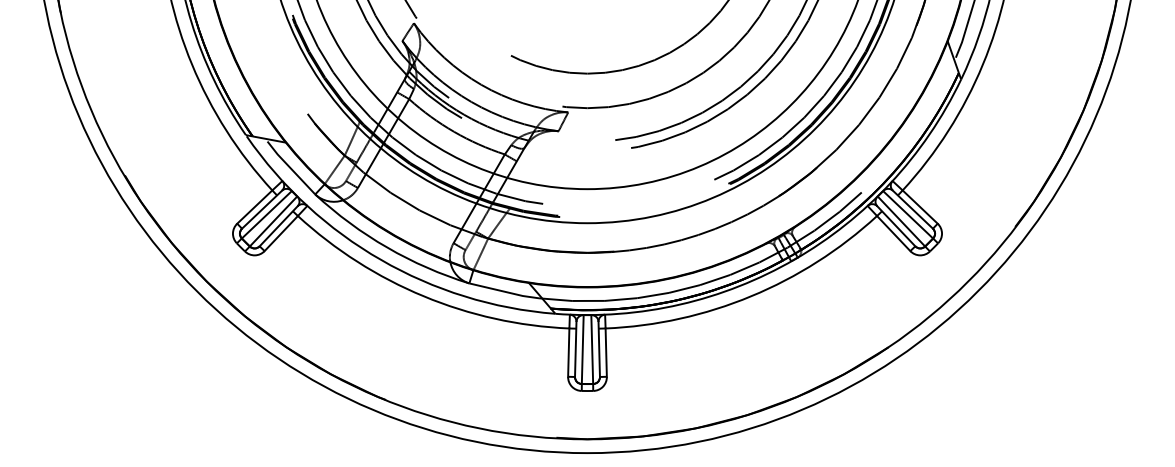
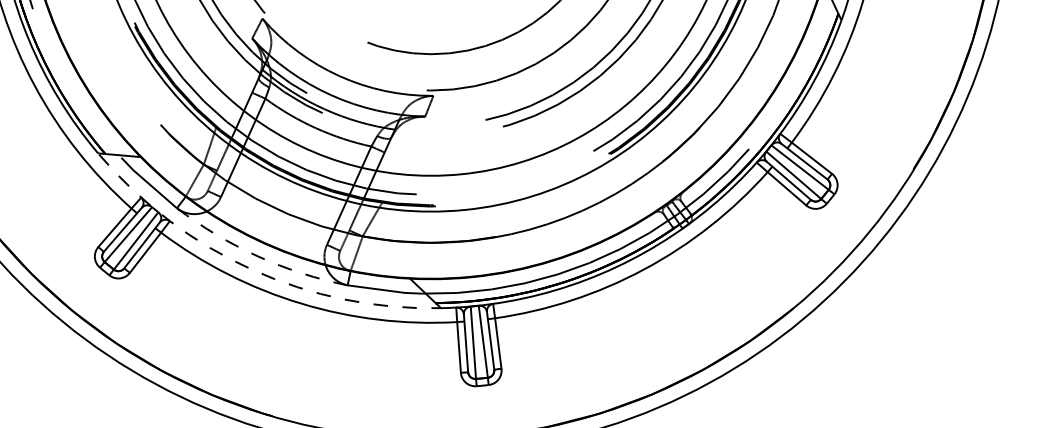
arc: (387, 247) -> (258, 256), solid -> dashed
arc: (381, 259) -> (253, 269), solid -> dashed

